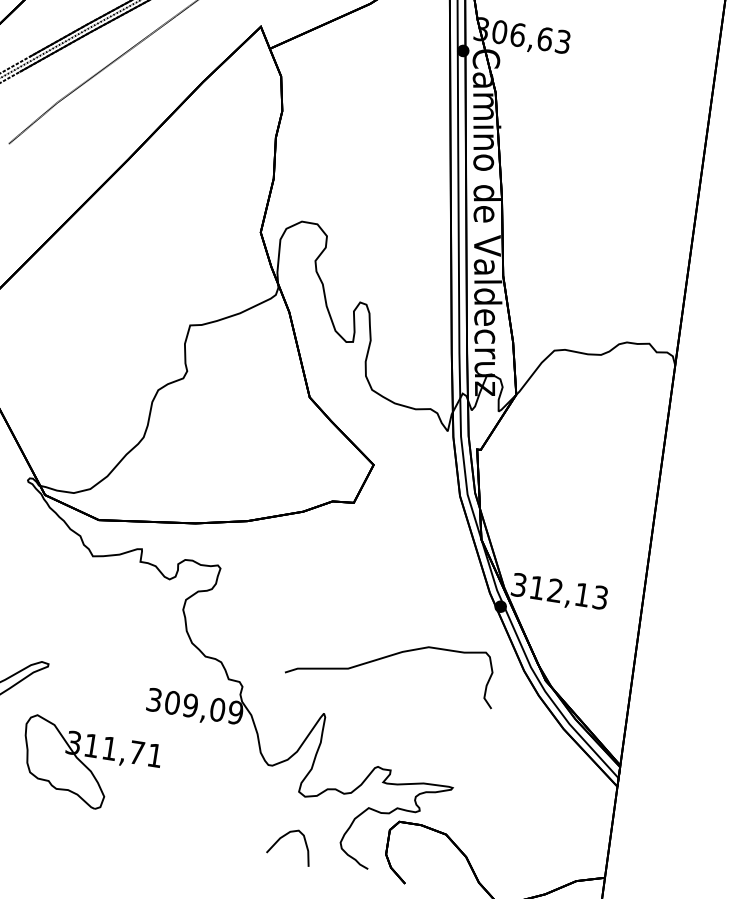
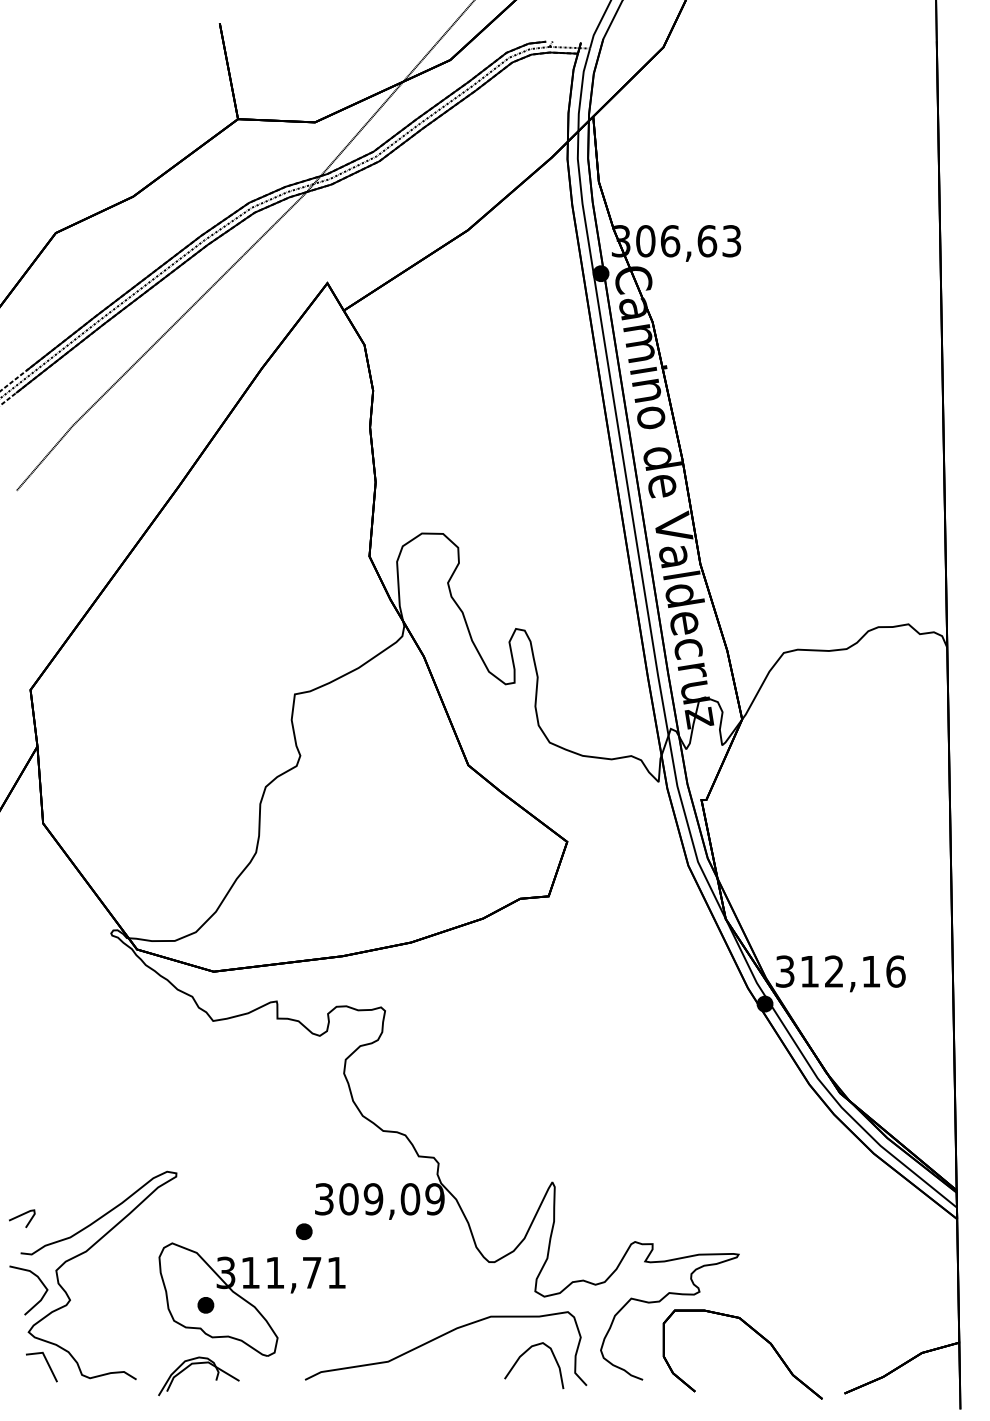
text: (600, 597) -> (895, 971), 312,13 -> 312,16
curve: (389, 656) -> (440, 1337), moved
part: (136, 721) -> (304, 1231), added
part: (54, 764) -> (205, 1305), added
part: (43, 807) -> (198, 1364), added

